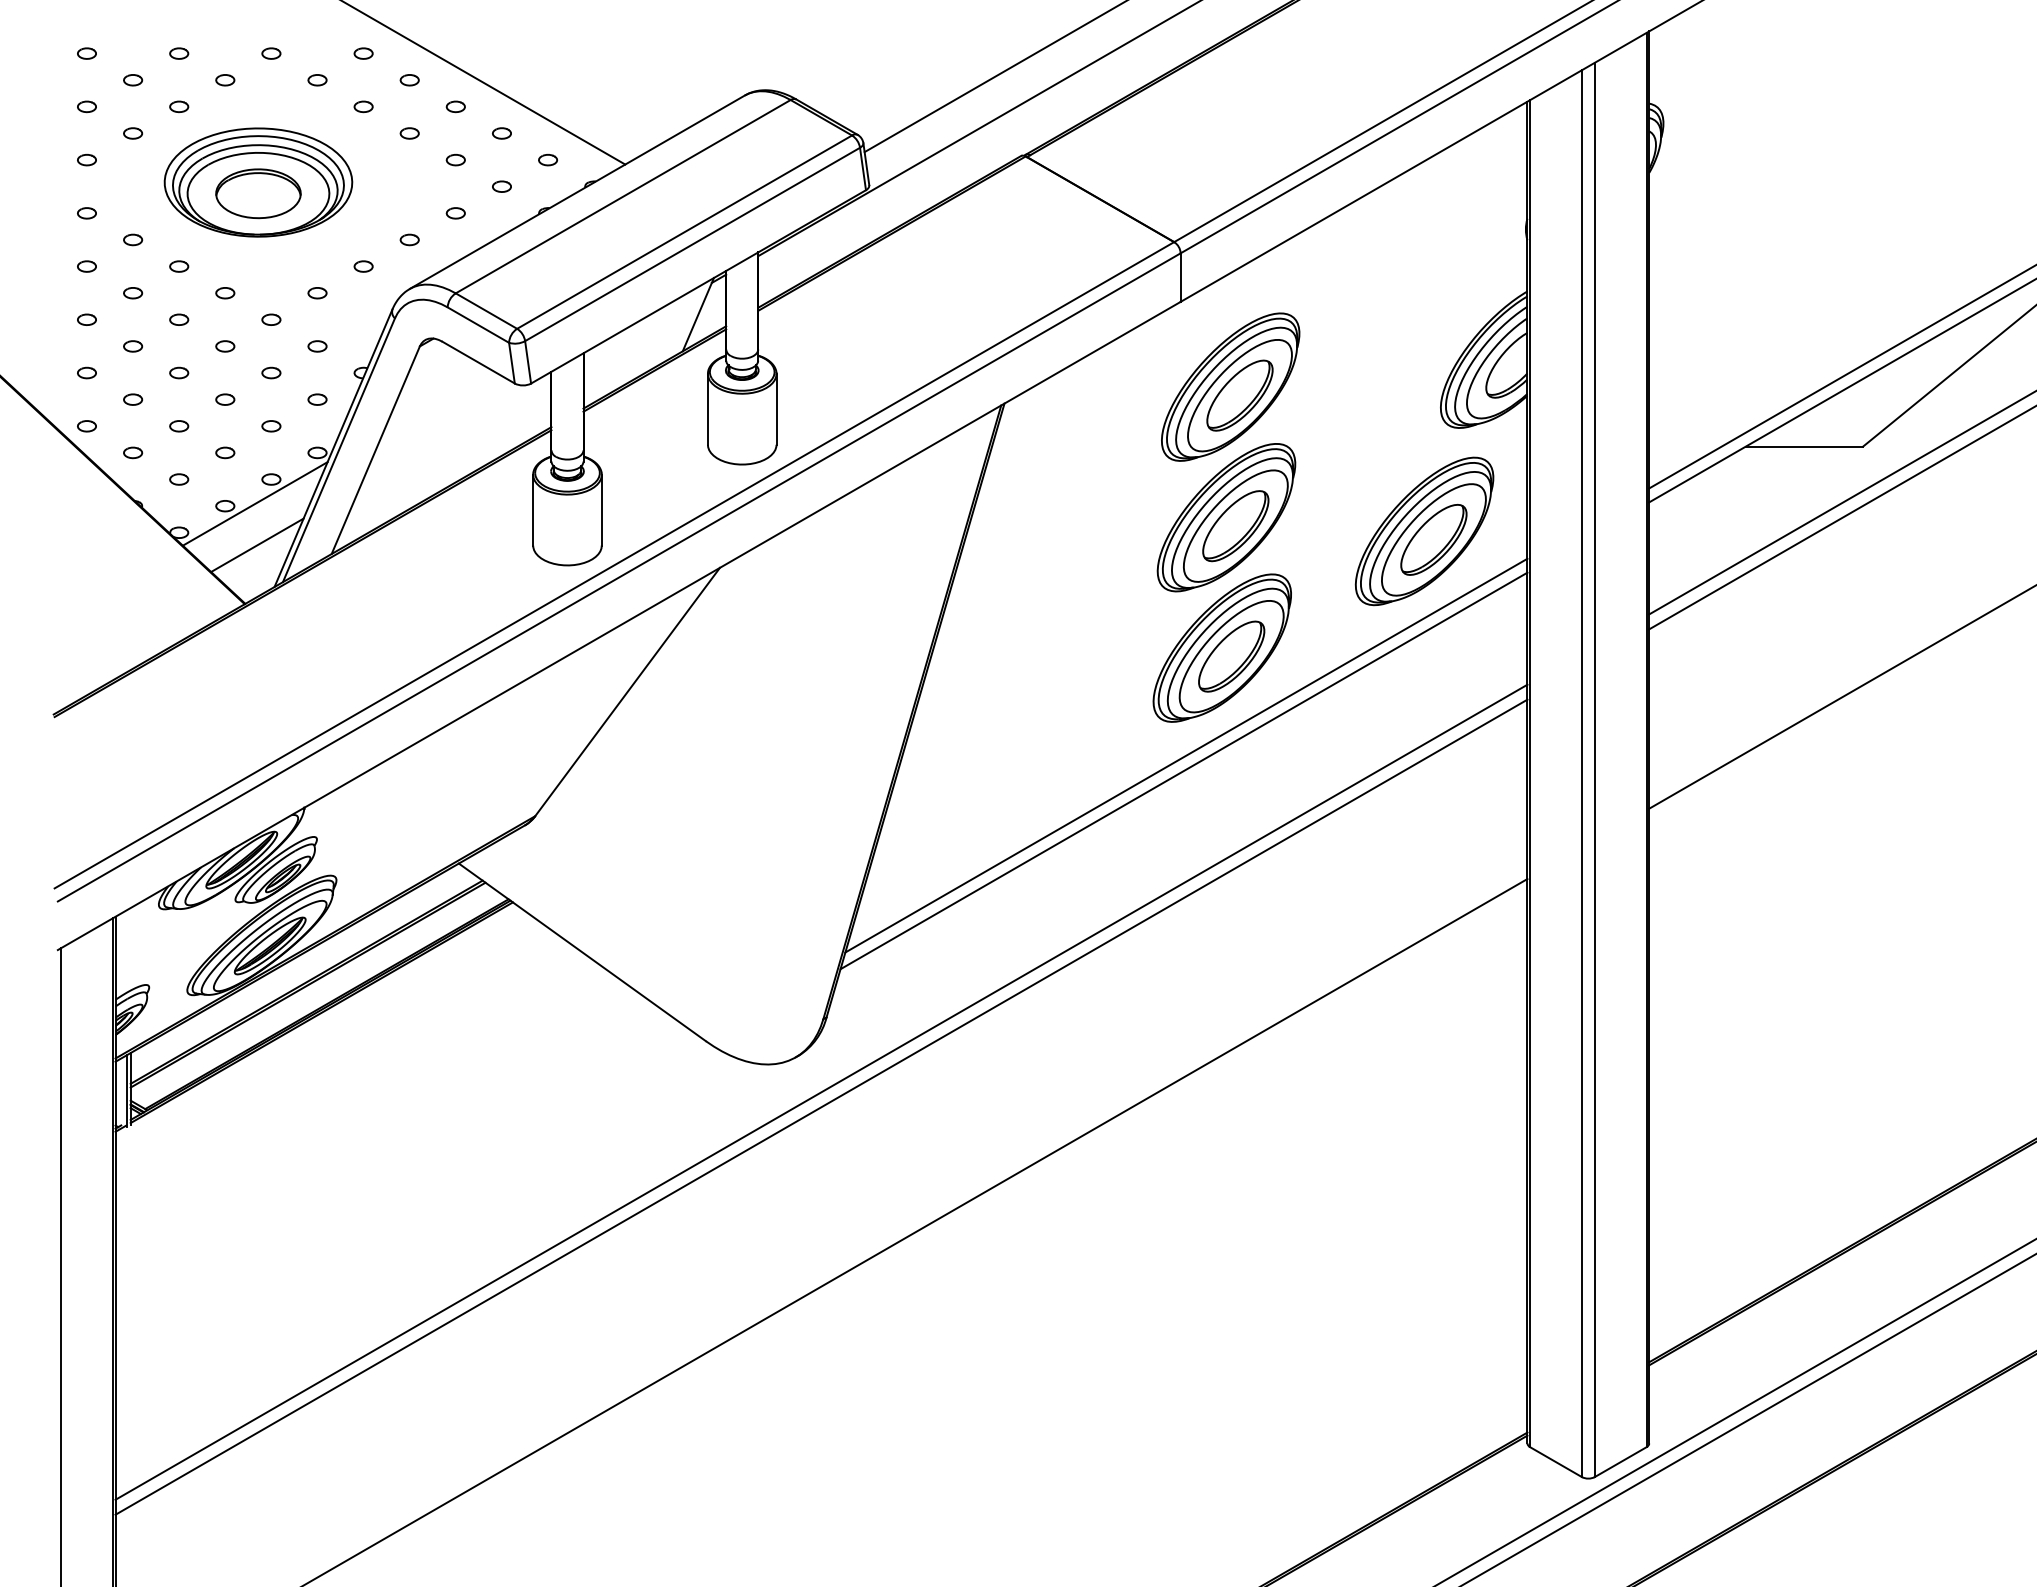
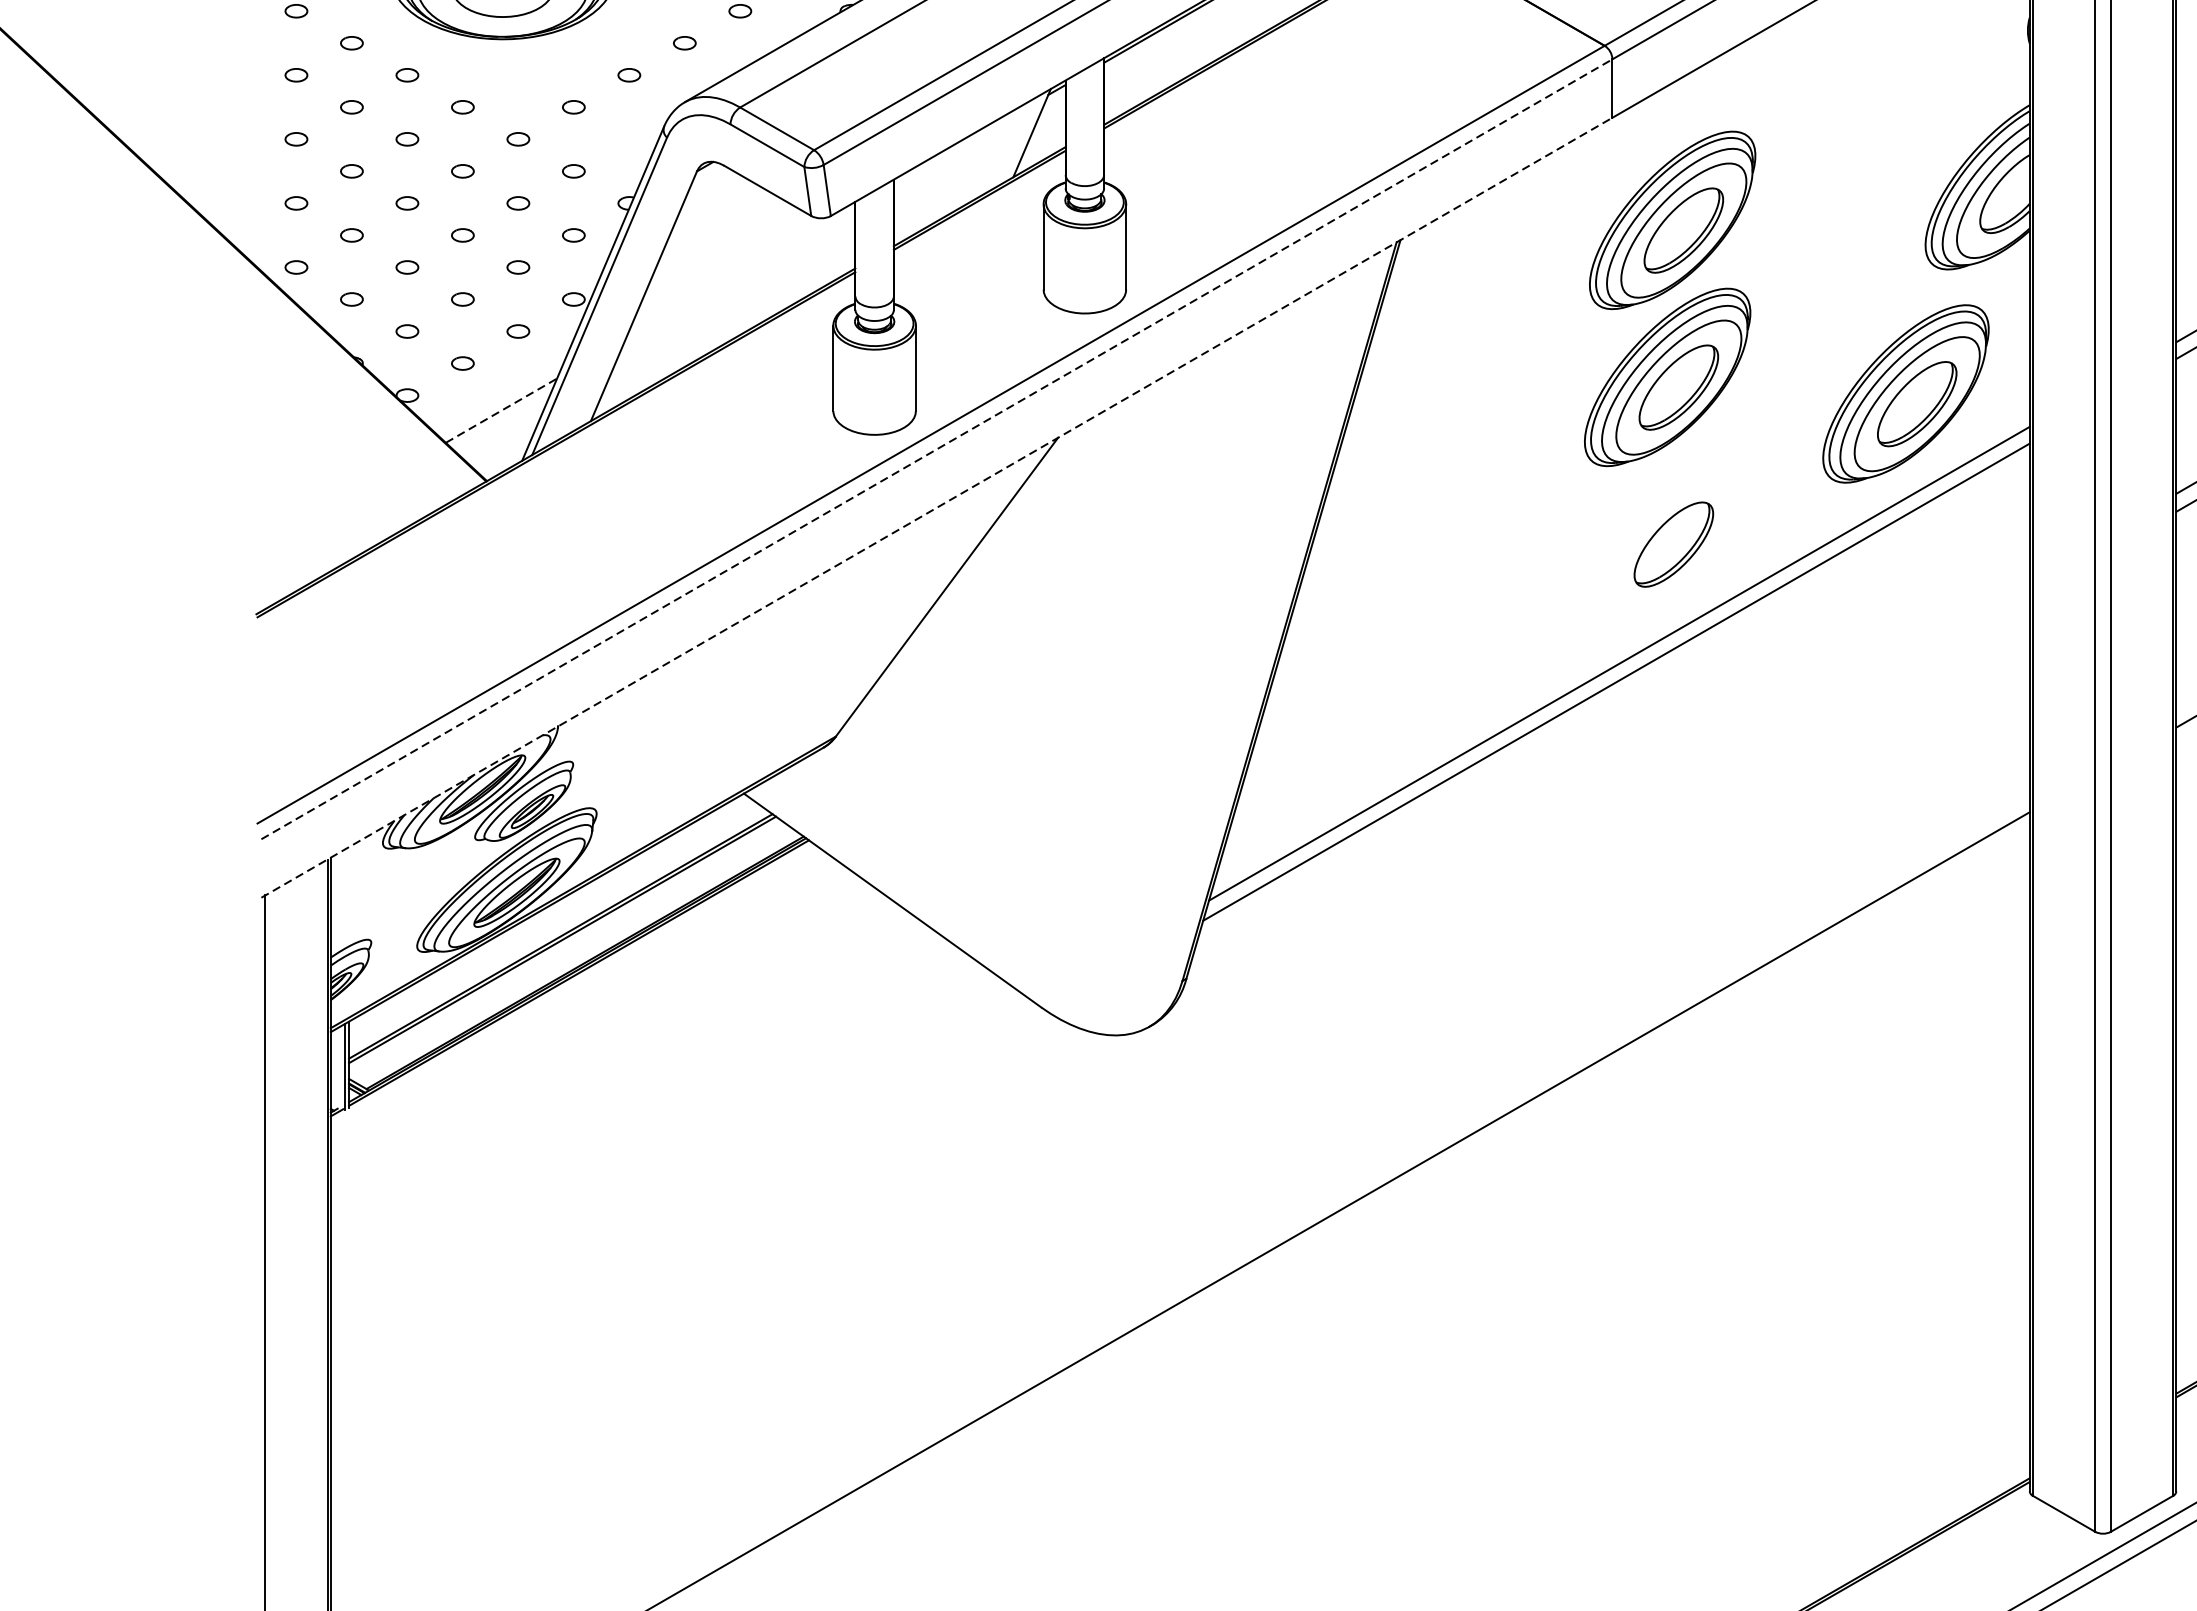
line: (254, 503) -> (498, 360), removed
line: (257, 545) -> (501, 410), solid -> dashed
line: (619, 577) -> (937, 449), solid -> dashed
line: (619, 625) -> (937, 507), solid -> dashed
part: (1221, 647) -> (1661, 533), removed
line: (821, 1091) -> (1180, 1067), removed
line: (821, 1106) -> (1180, 1085), removed

